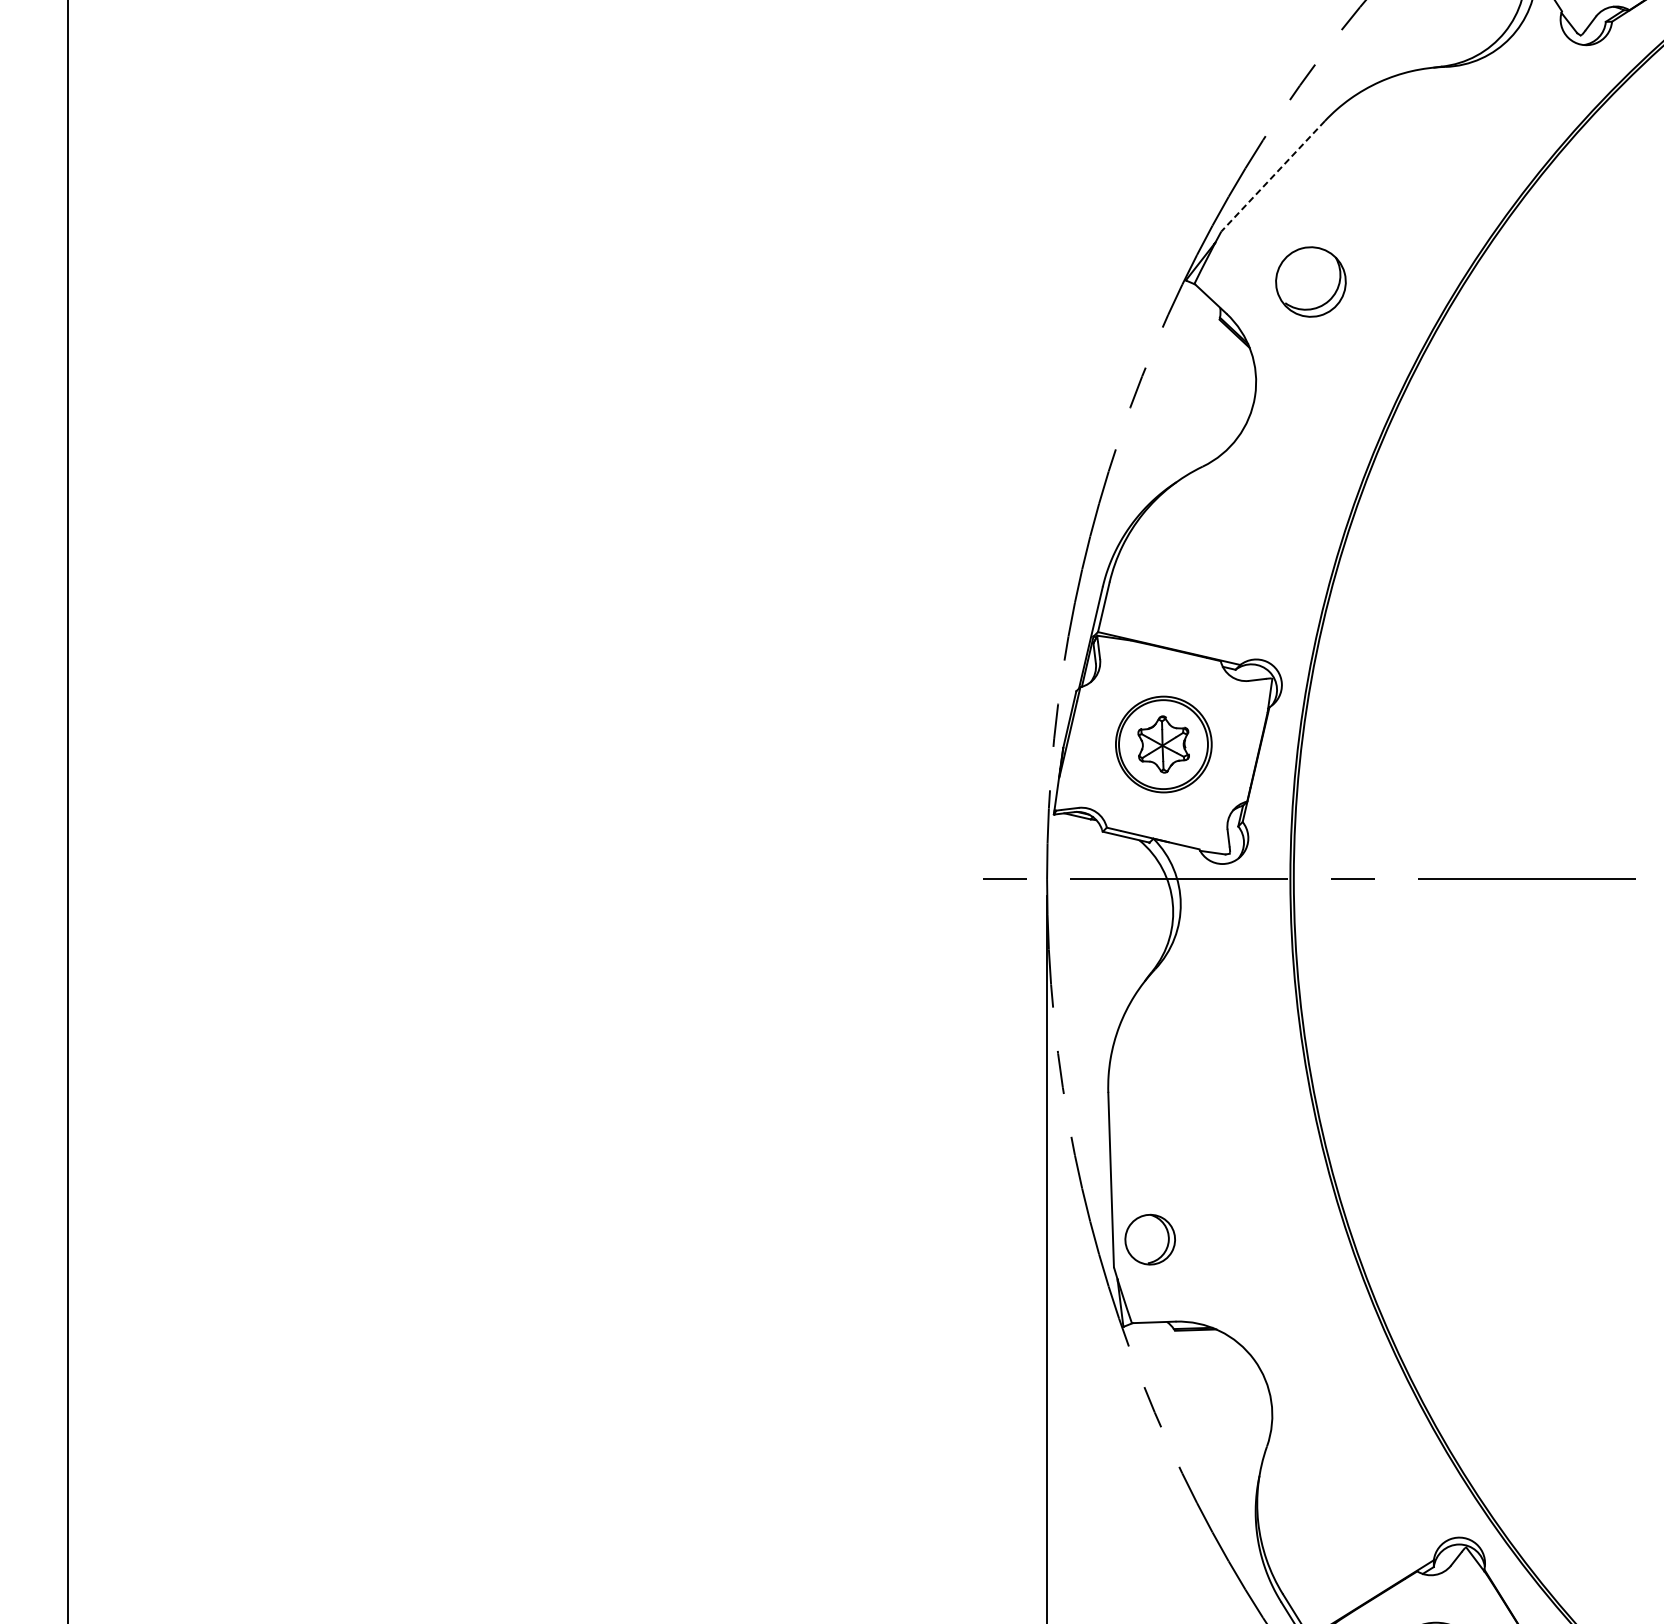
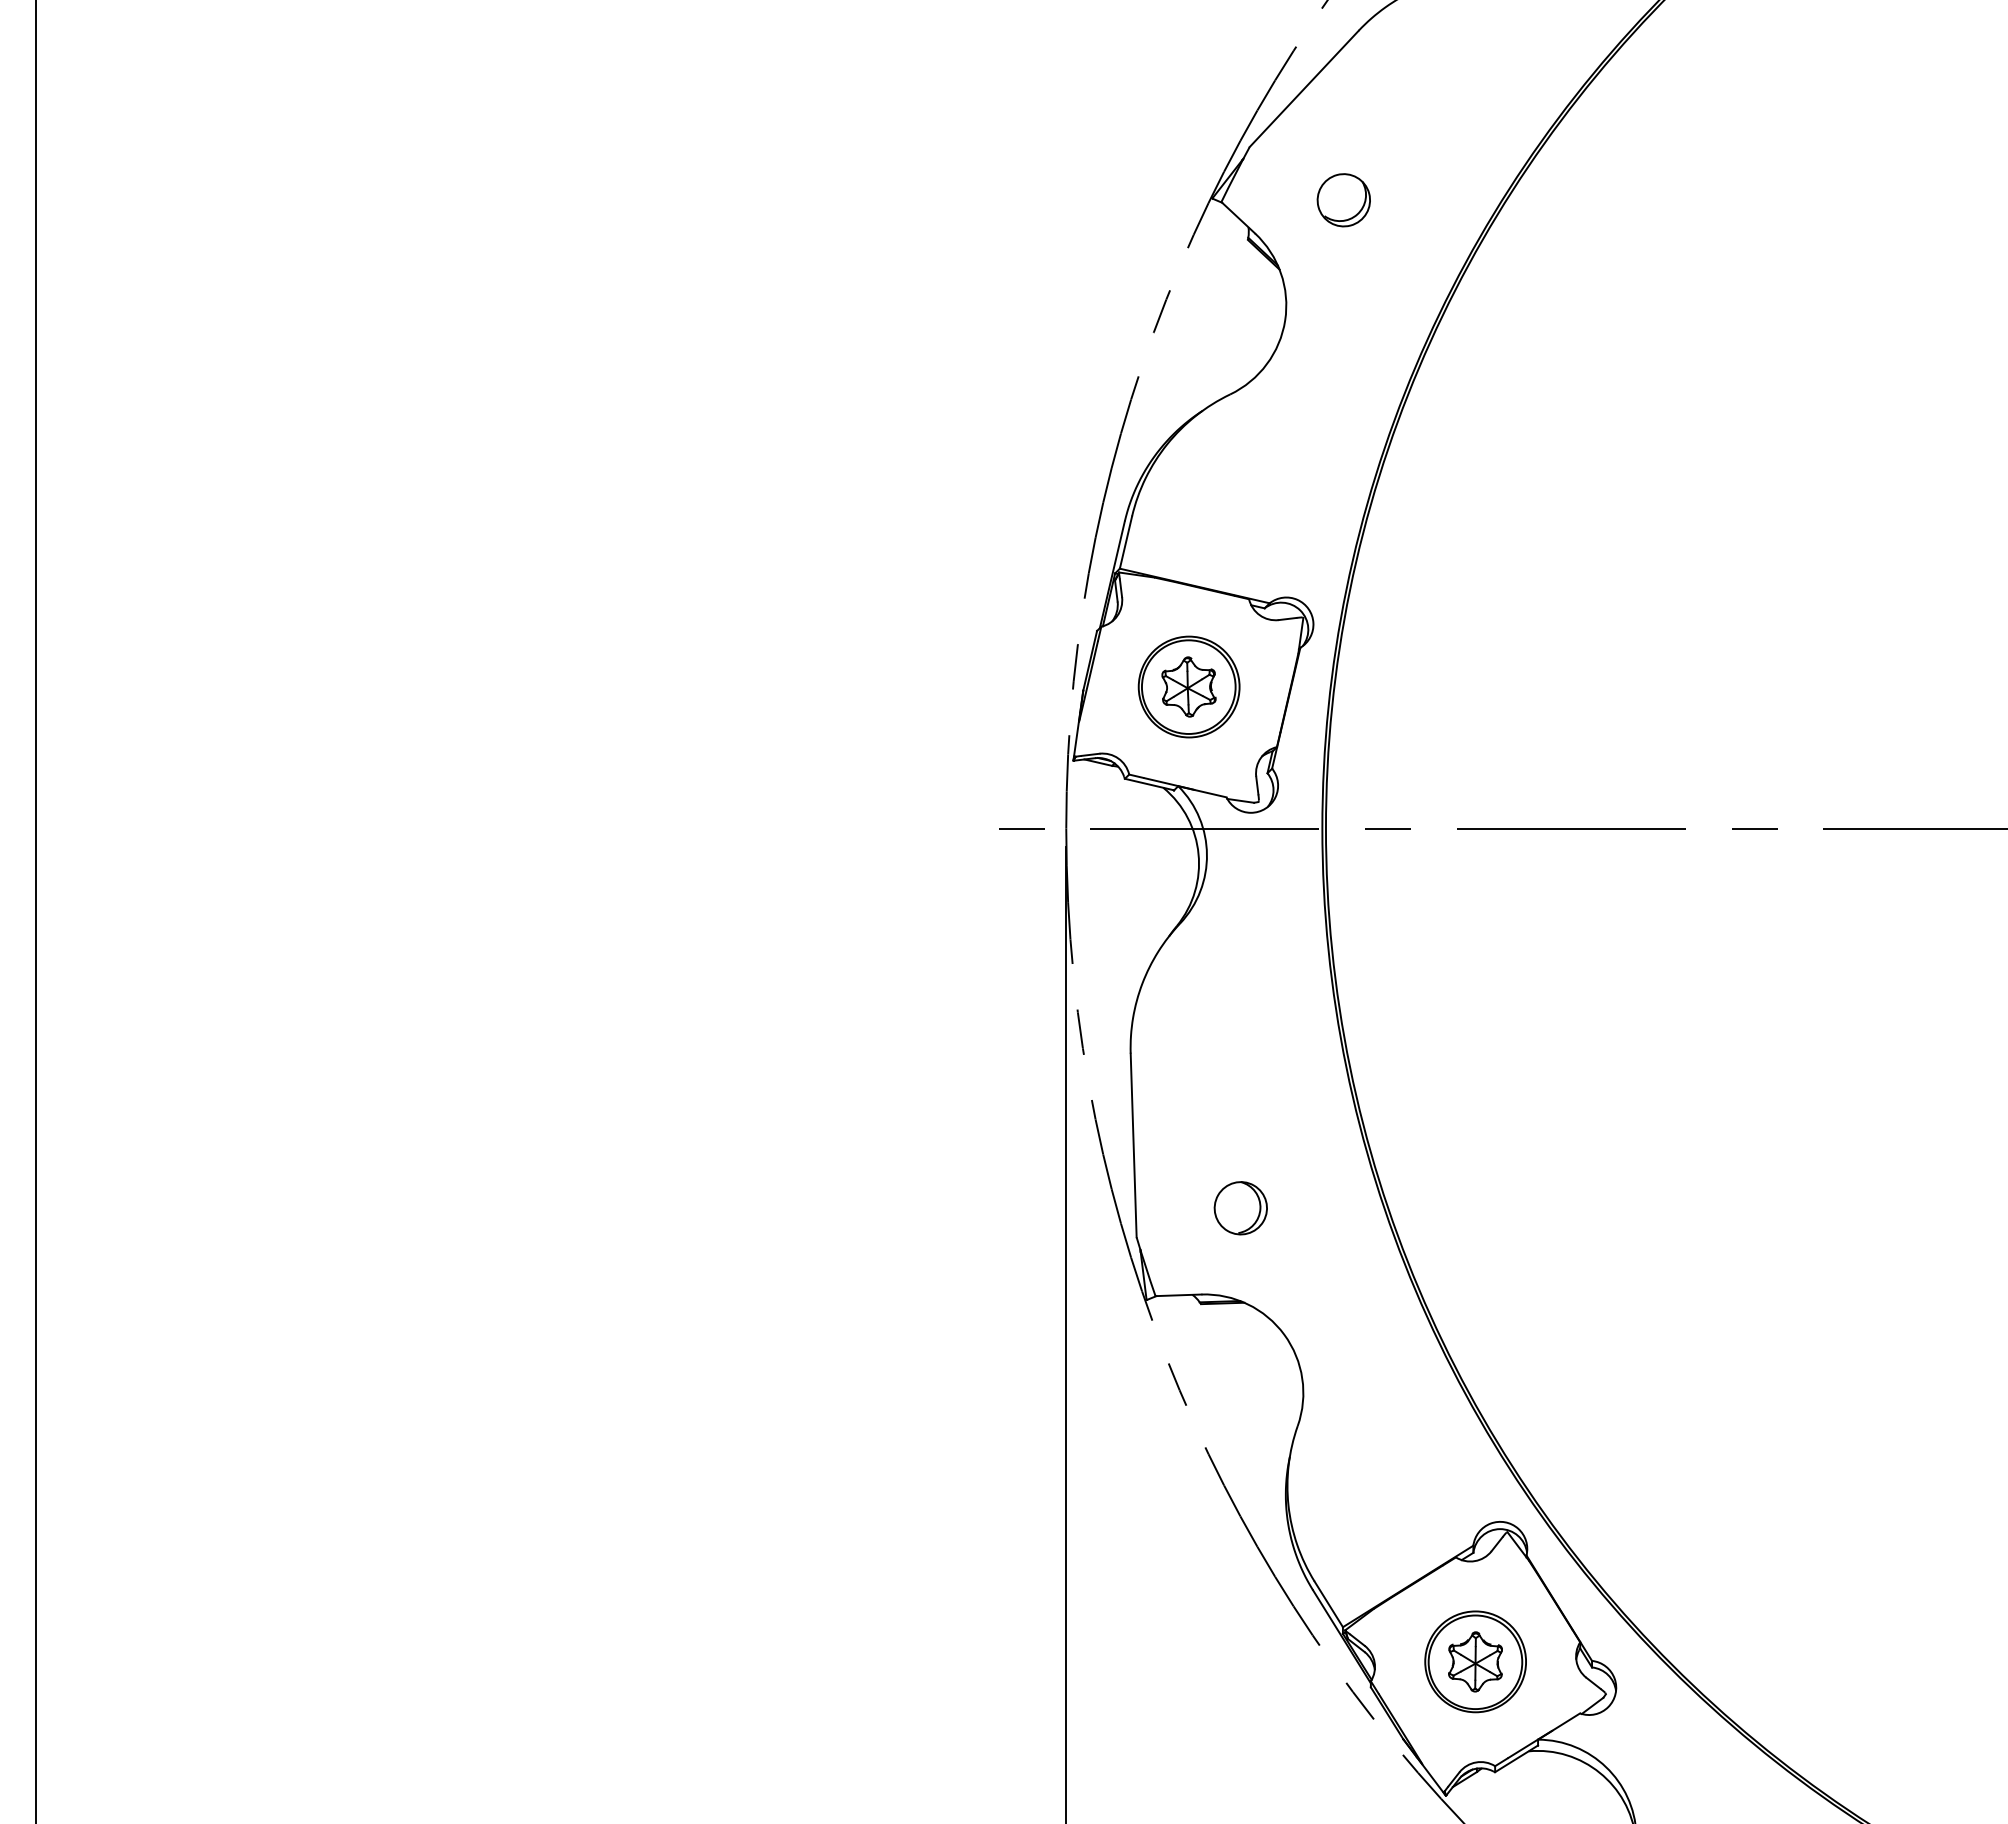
line: (1273, 175) -> (1304, 88), dashed -> solid
part: (1310, 282) -> (1343, 200), size x0.71
part: (1149, 1239) -> (1240, 1208), moved

